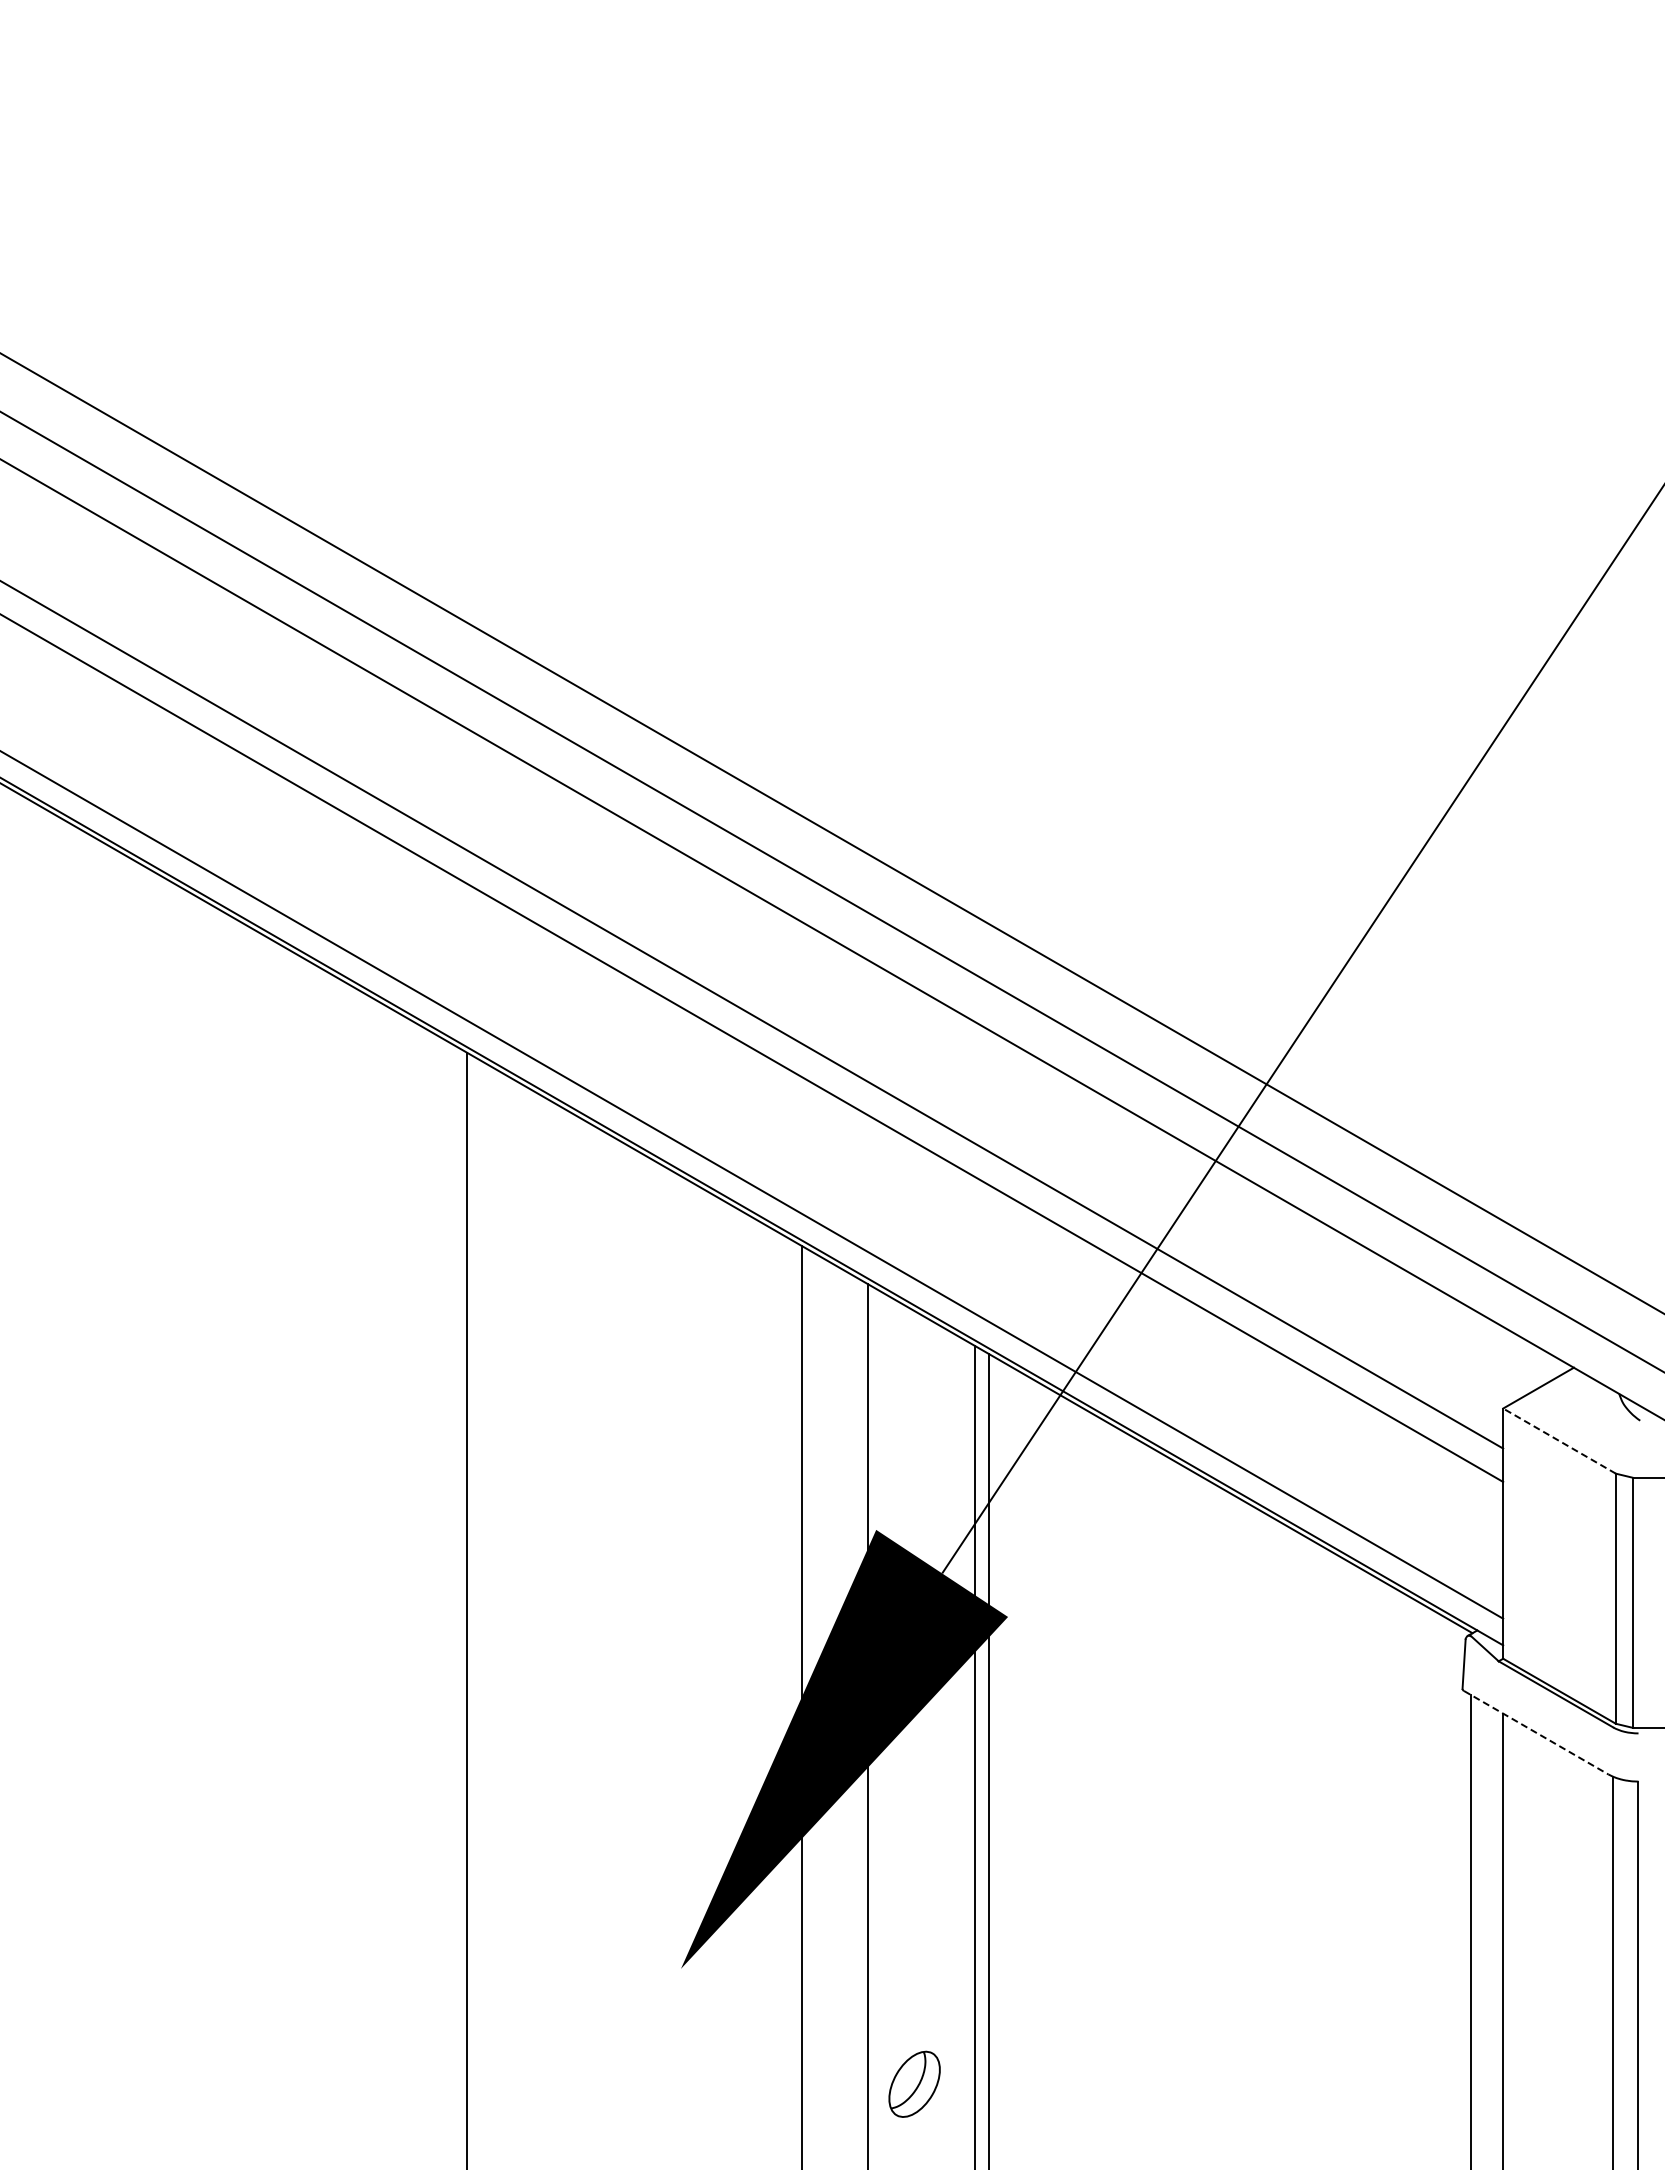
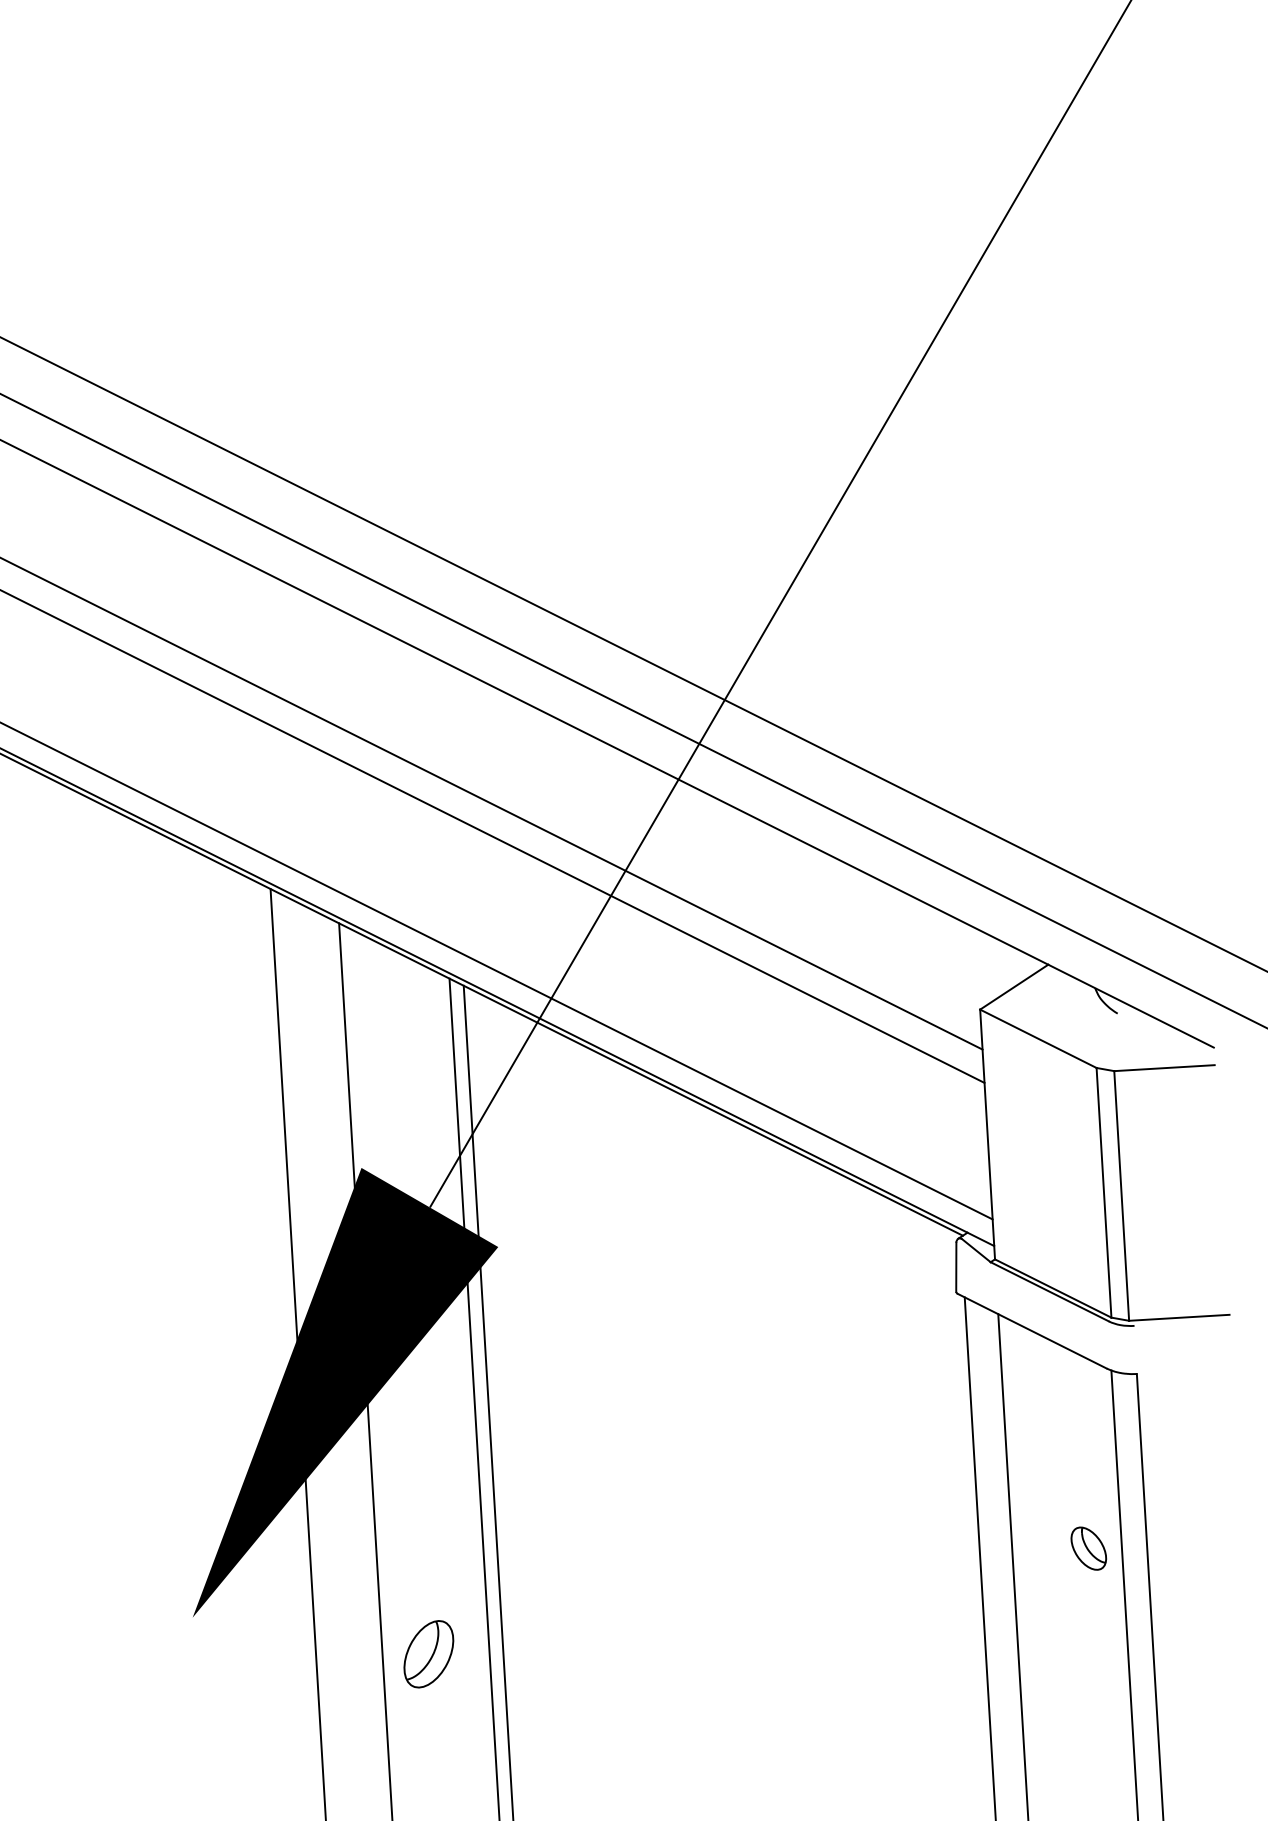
line: (1559, 1440) -> (1038, 1038), dashed -> solid
line: (1536, 1732) -> (1032, 1331), dashed -> solid
part: (1579, 1952) -> (1088, 1548), added
part: (914, 2083) -> (428, 1653), moved

